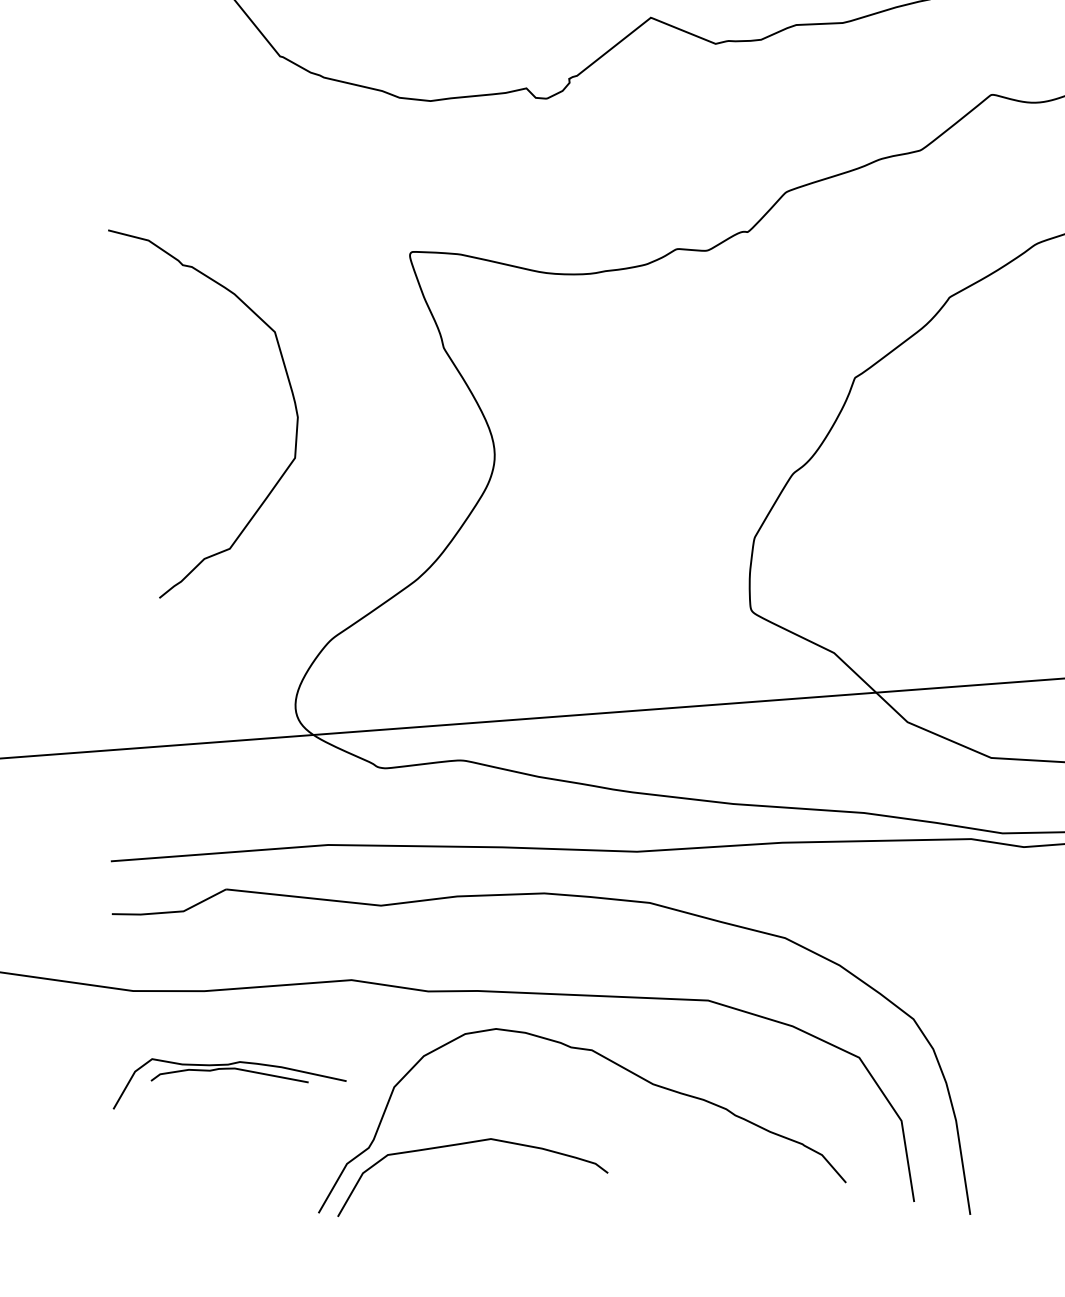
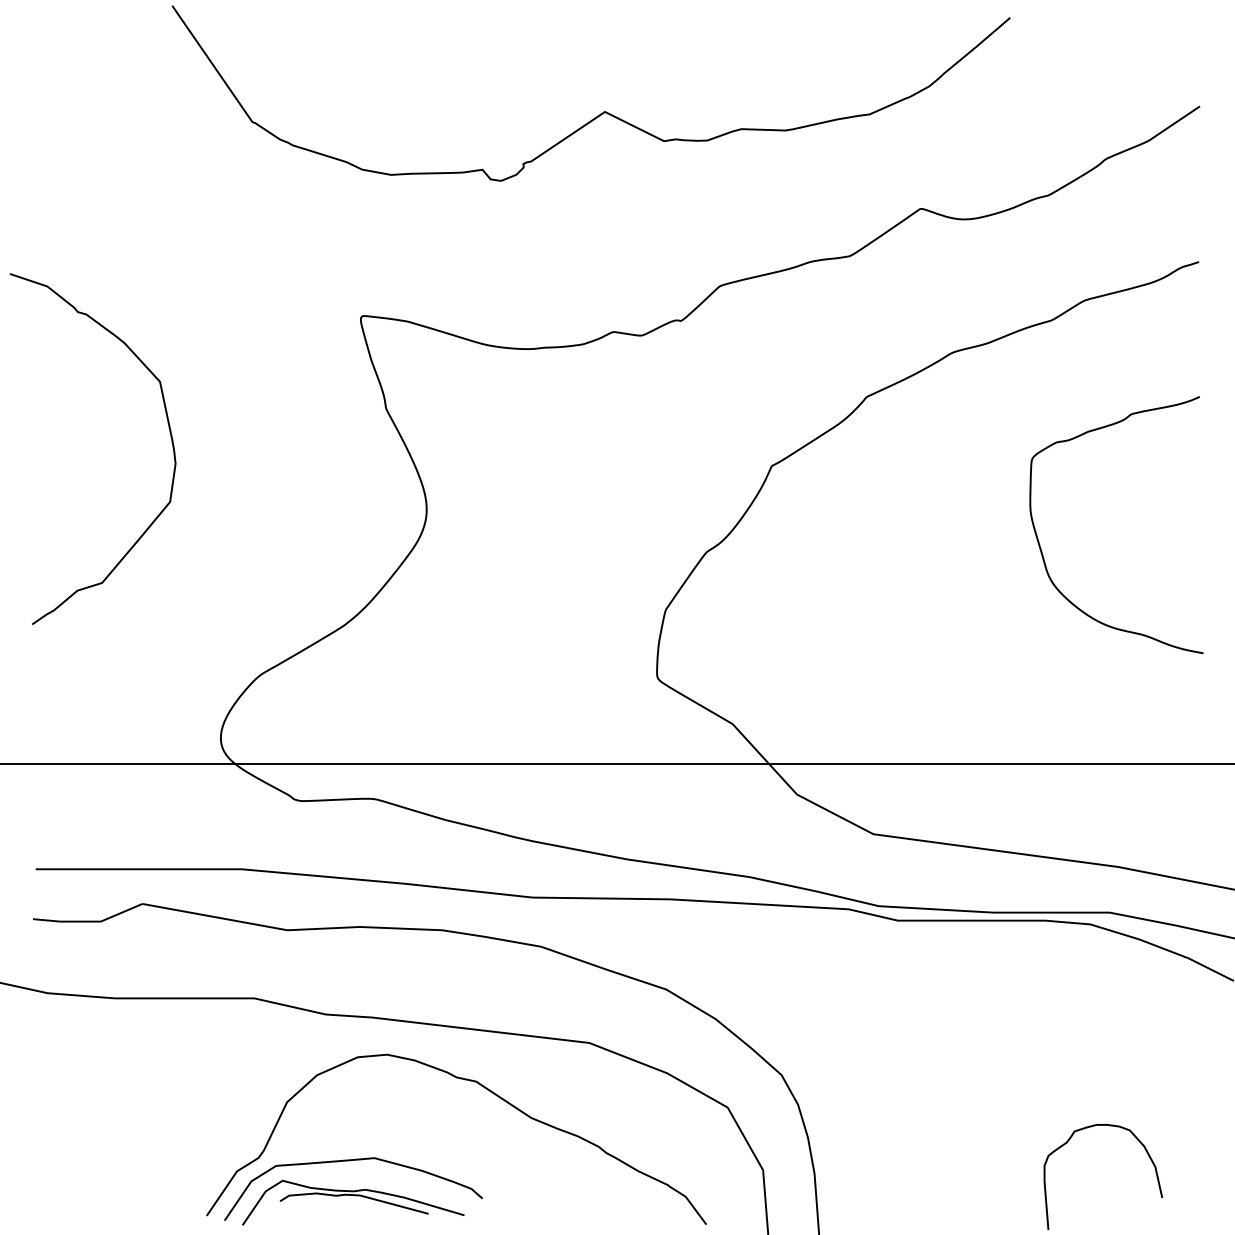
curve: (288, 384) -> (169, 432), moved
part: (229, 1070) -> (354, 1196), moved

